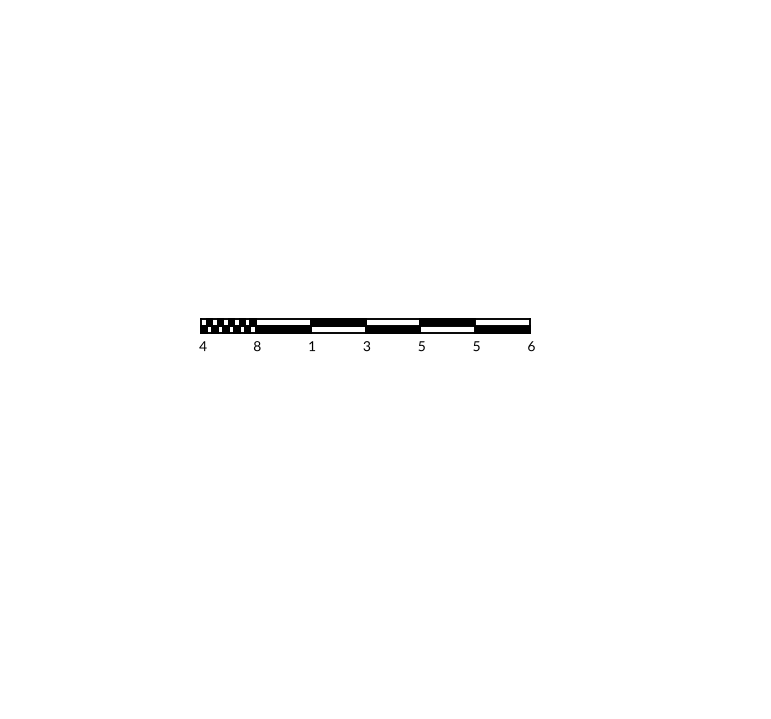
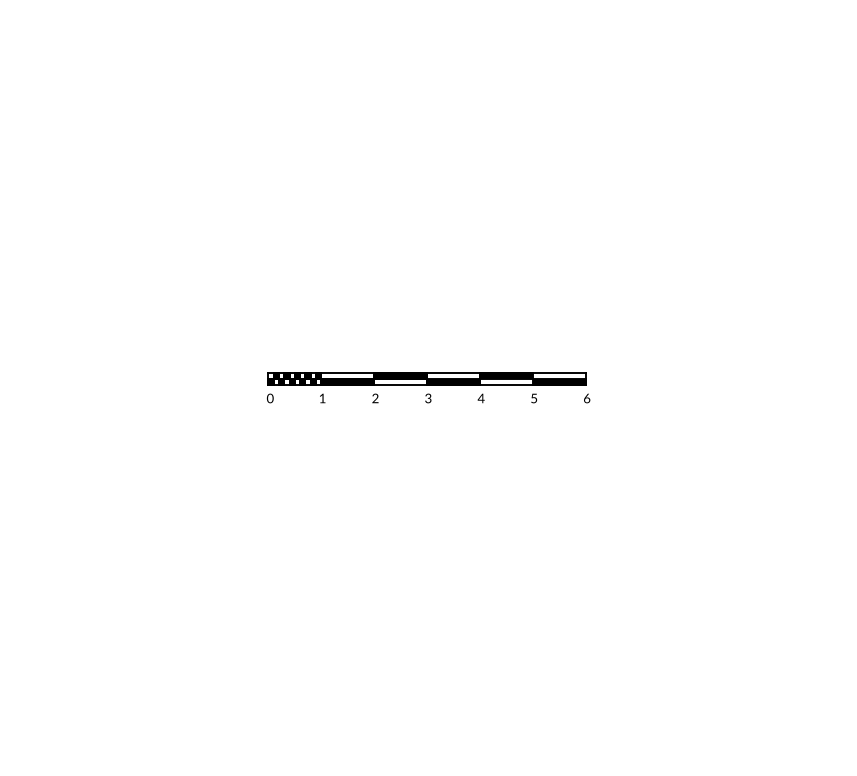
text: (202, 346) -> (269, 398), 4 -> 0
text: (257, 346) -> (322, 398), 8 -> 1
text: (312, 346) -> (375, 398), 1 -> 2
text: (420, 346) -> (480, 398), 5 -> 4

